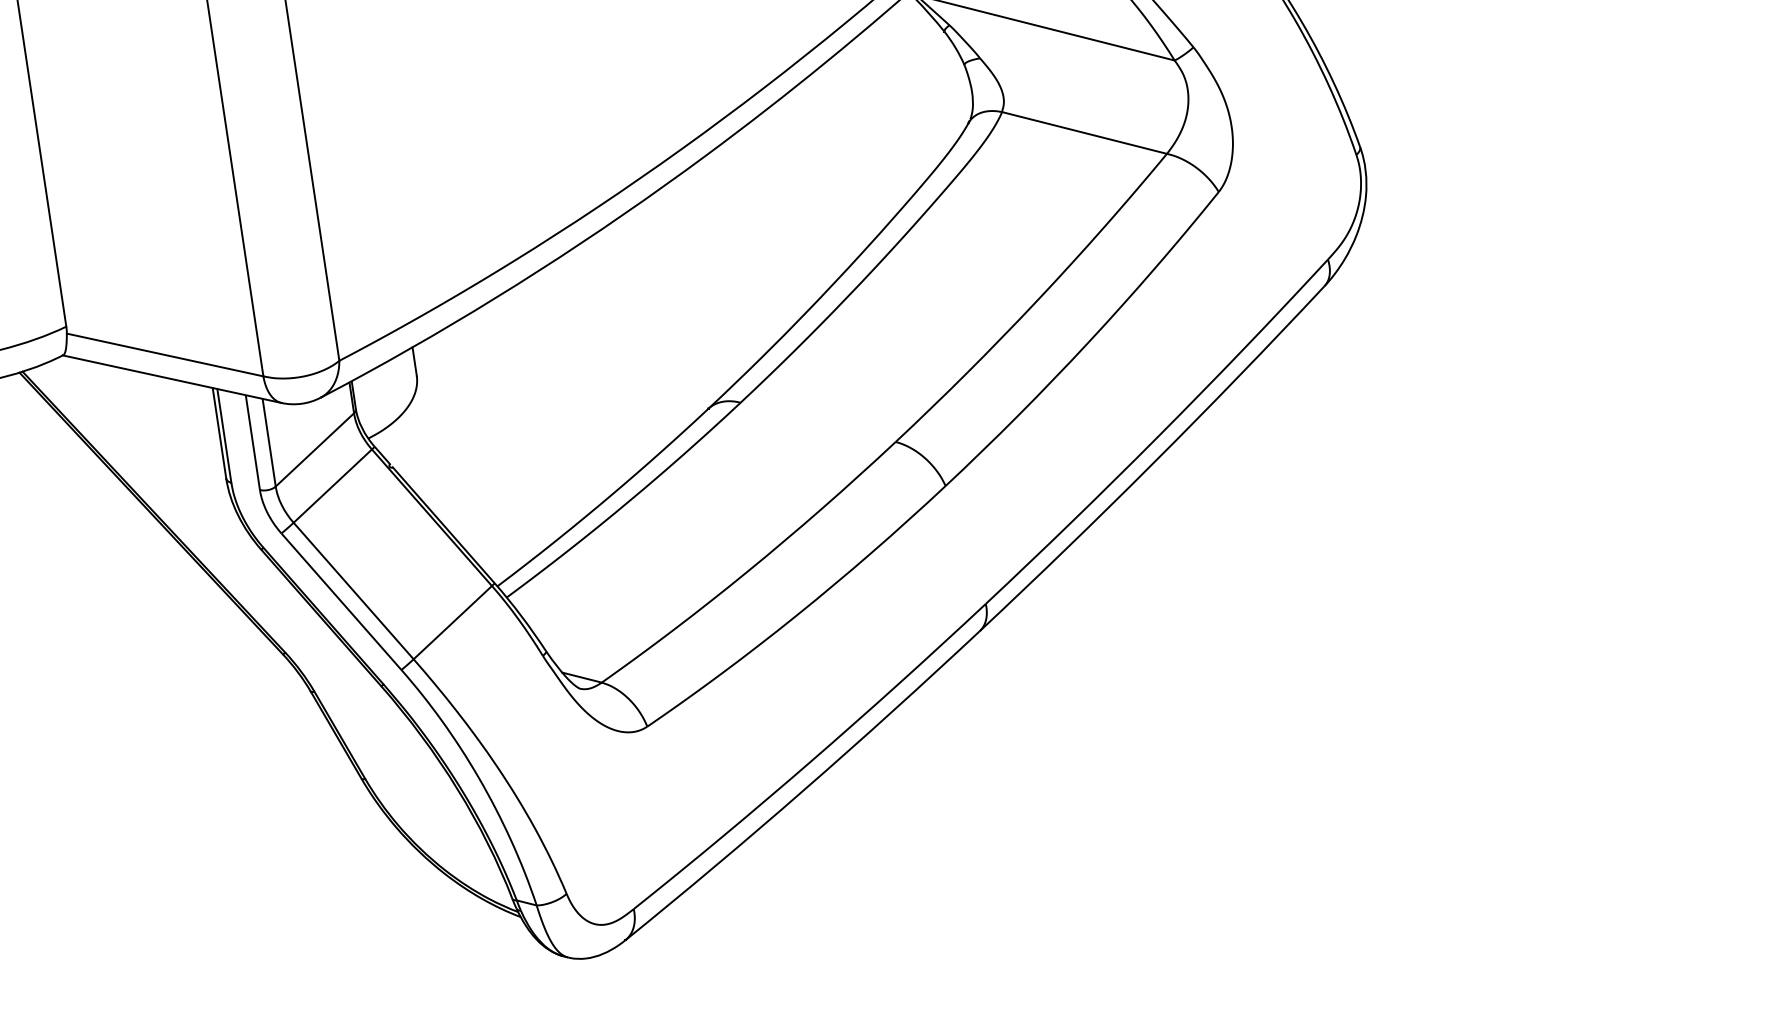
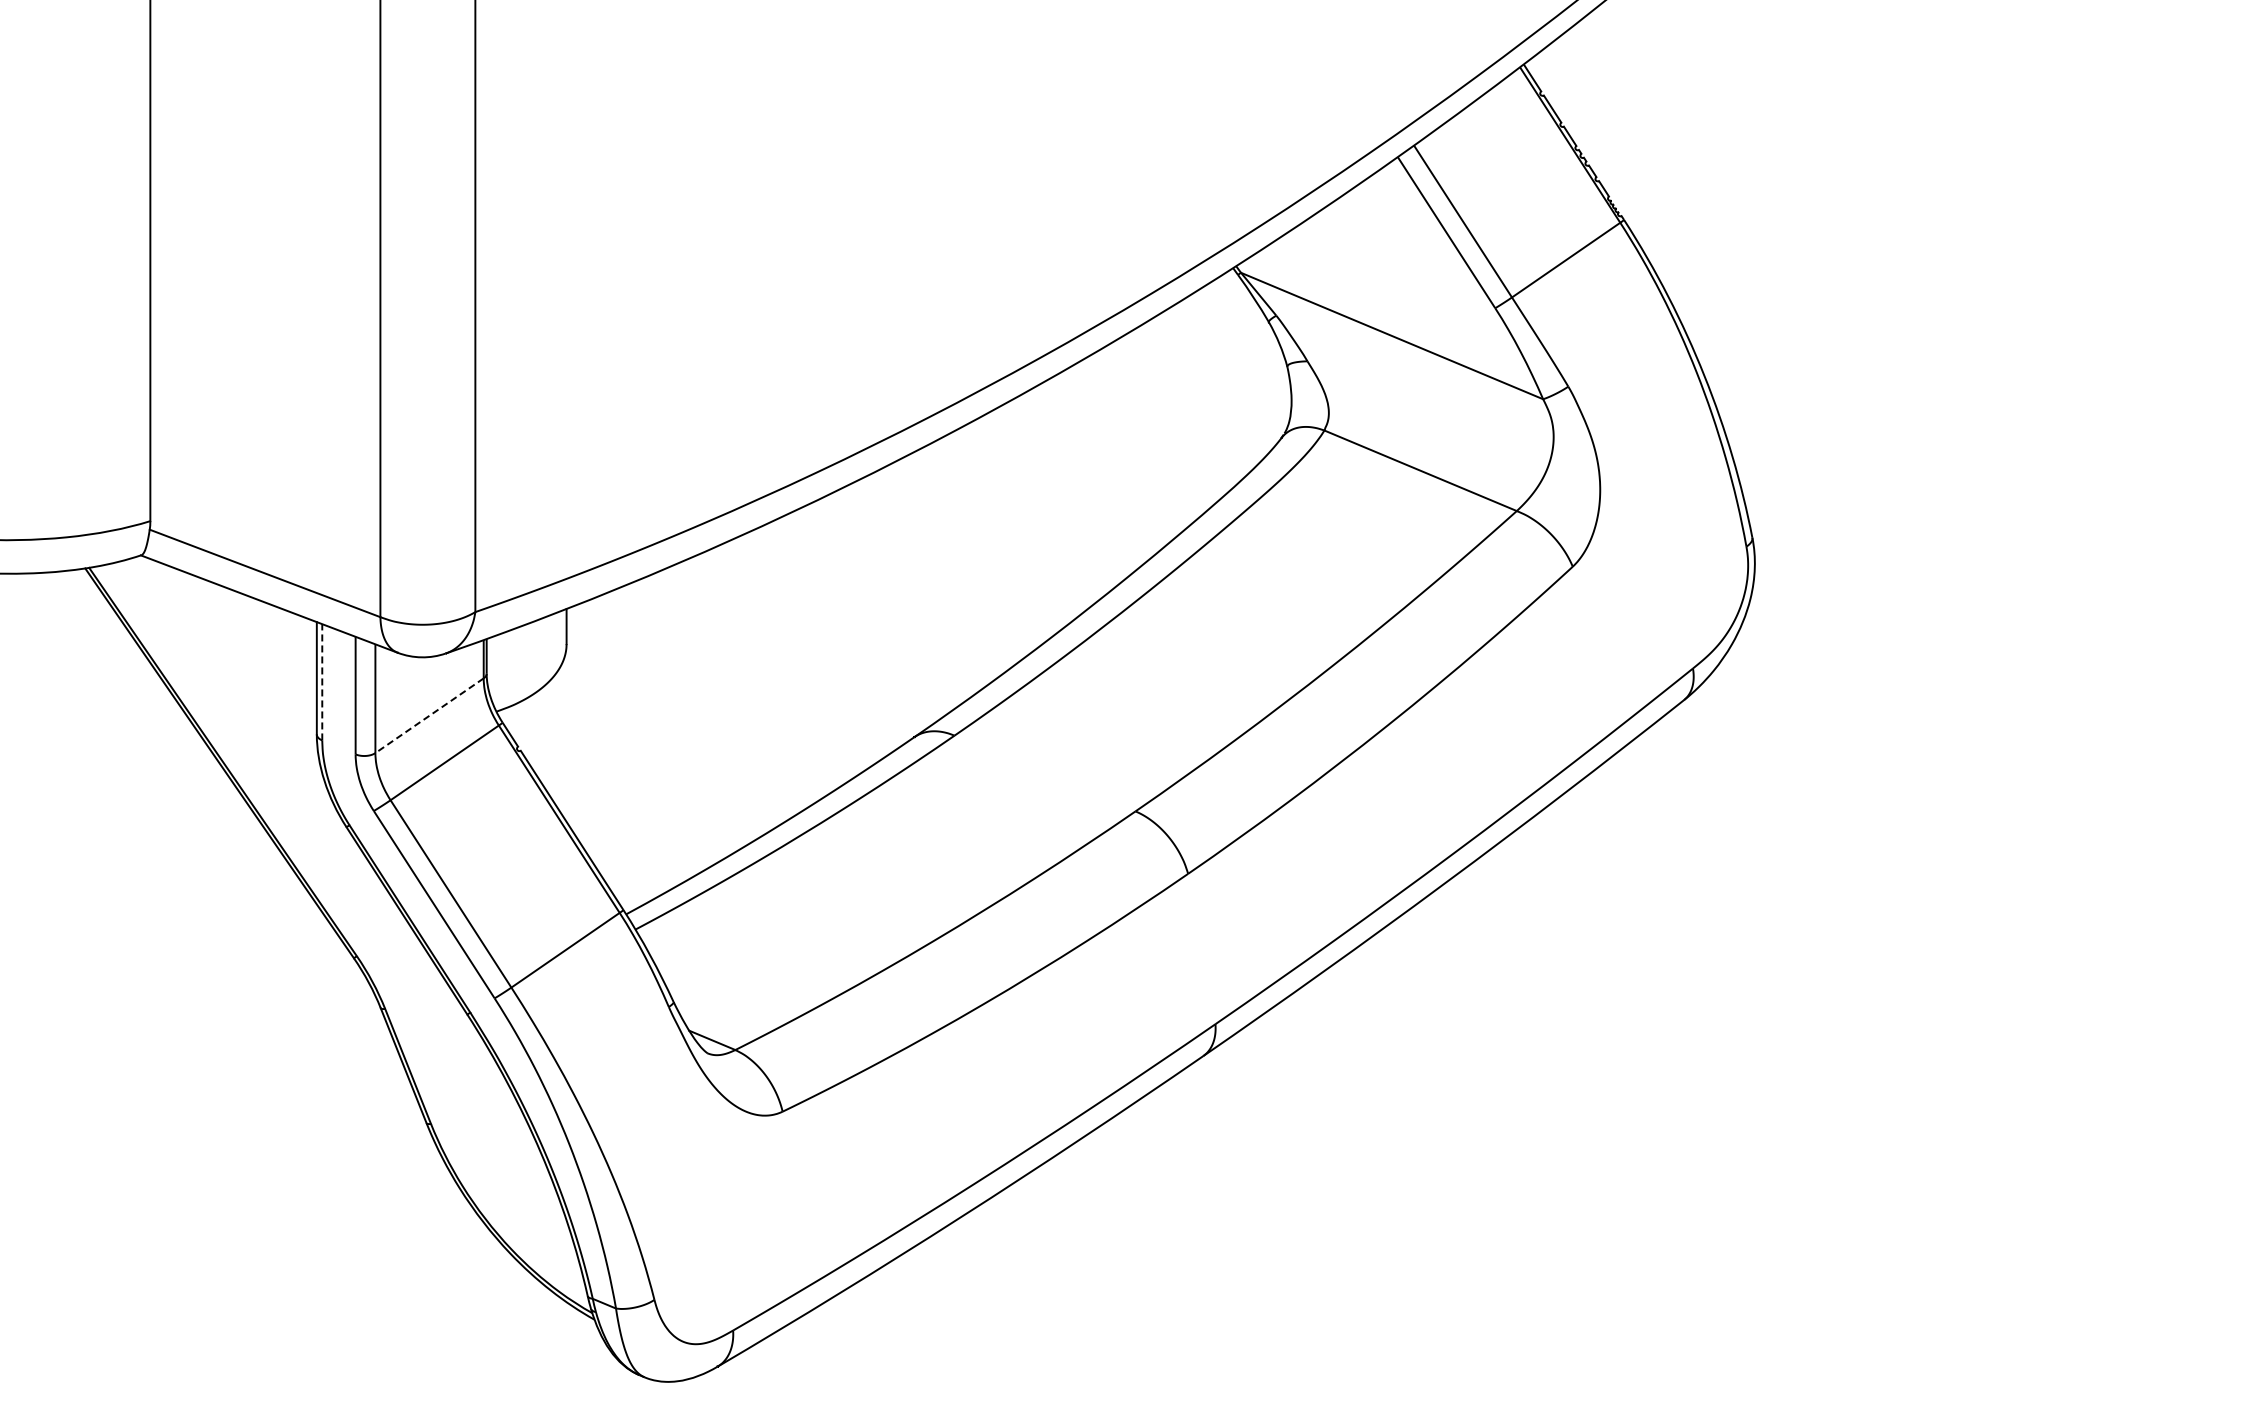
line: (224, 435) -> (322, 681), solid -> dashed
line: (314, 449) -> (429, 715), solid -> dashed

